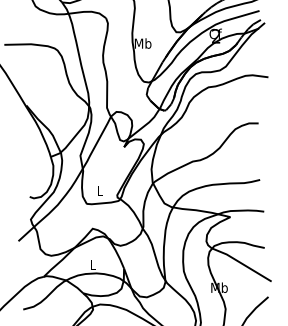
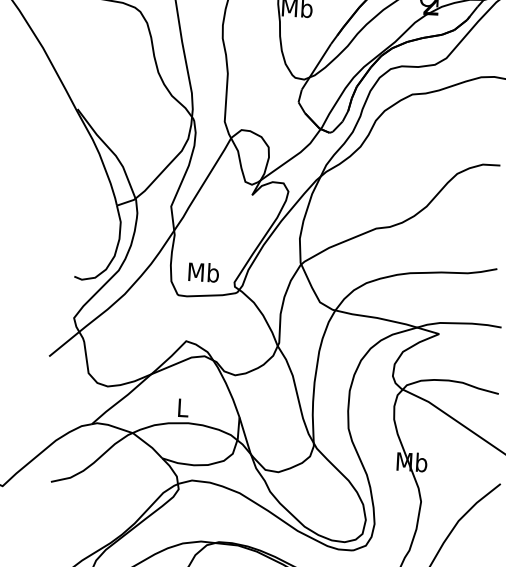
text: (100, 190) -> (204, 272), L -> Mb

